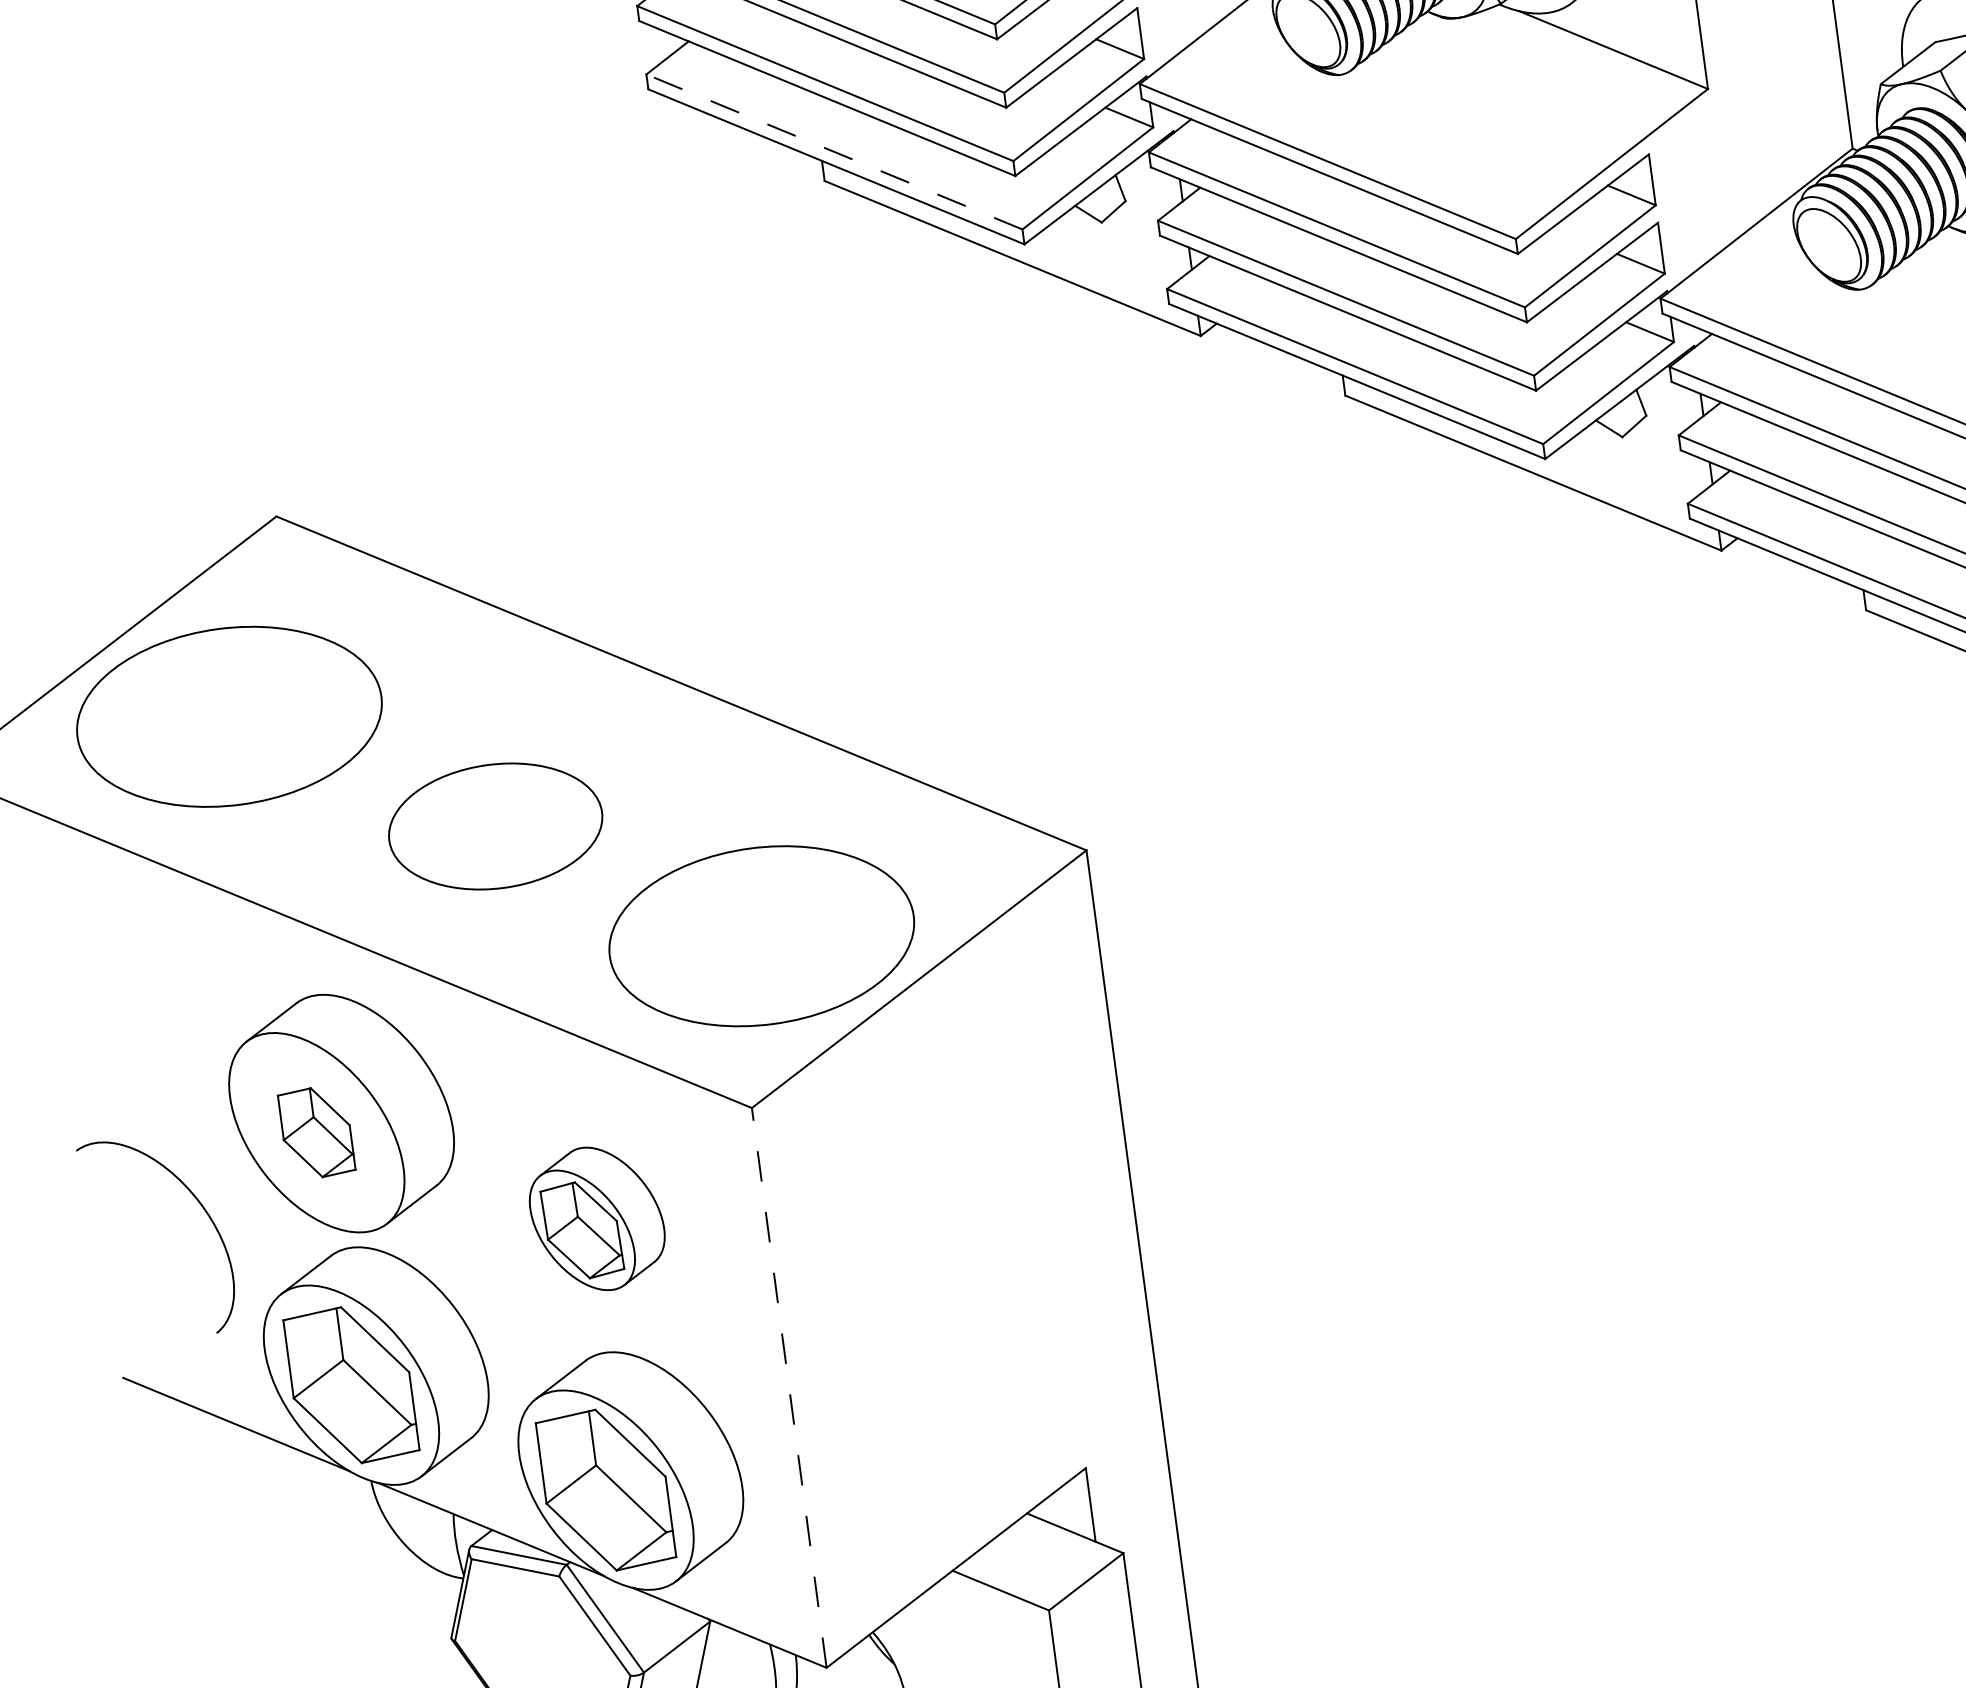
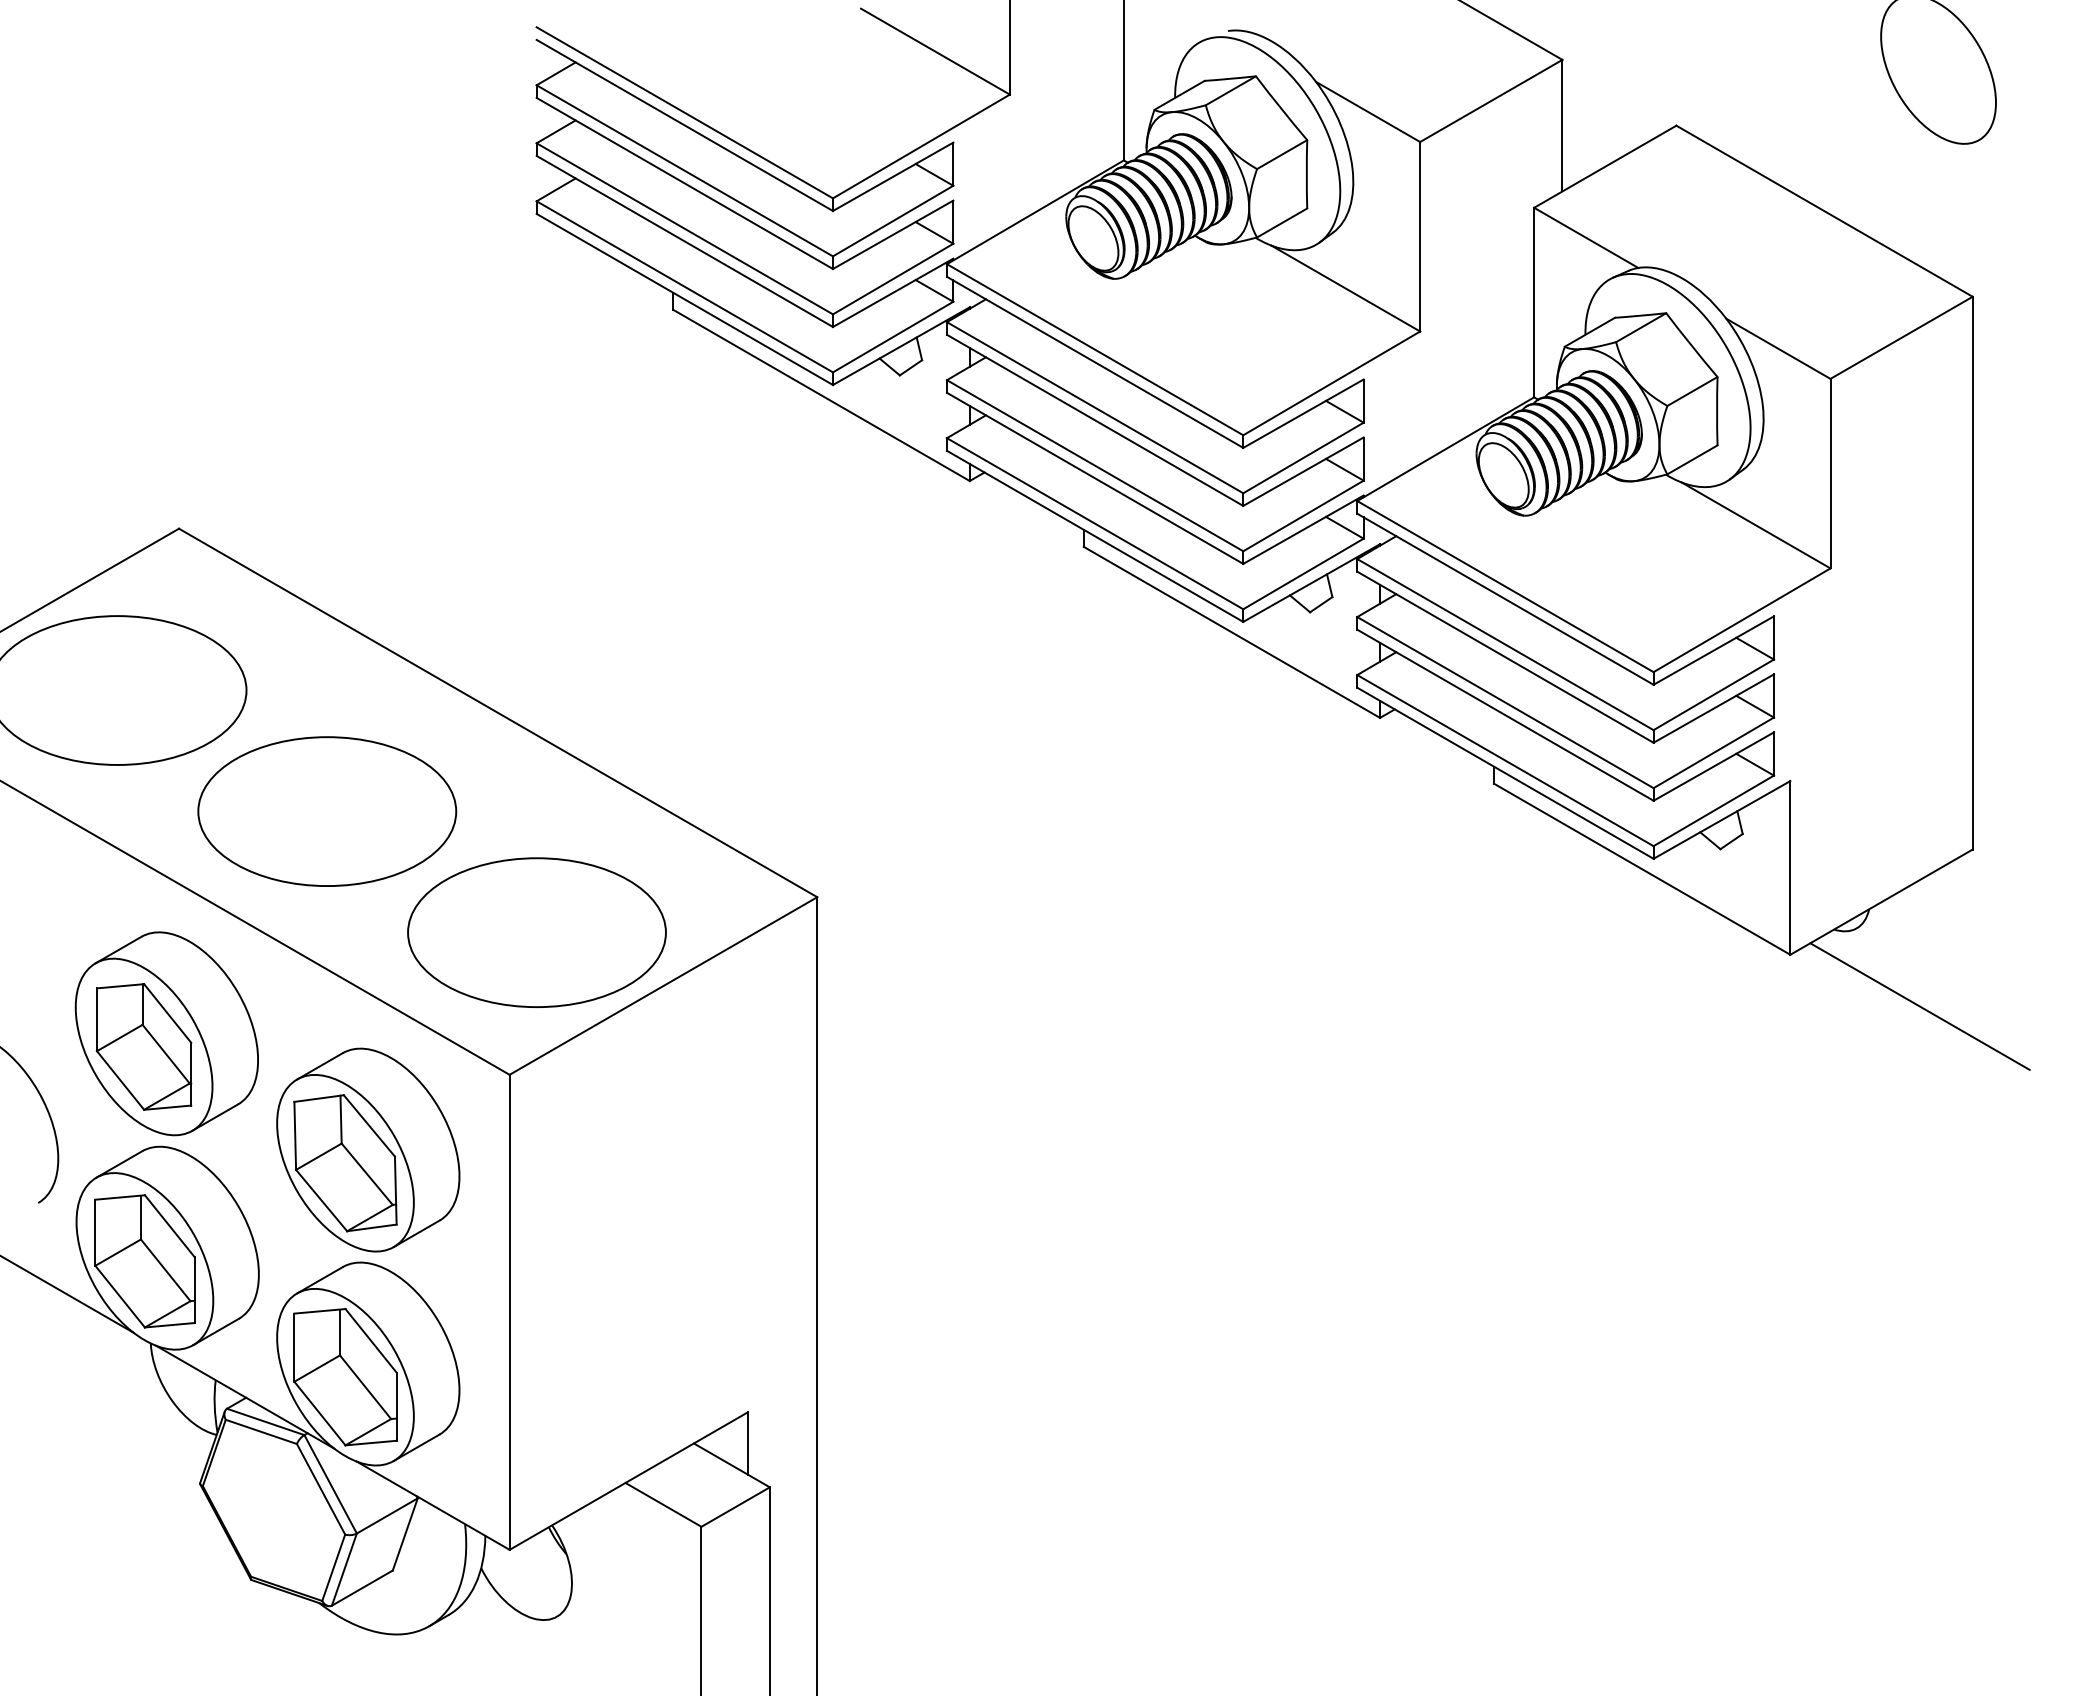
line: (834, 151) -> (684, 286), dashed -> solid
part: (495, 826) -> (327, 811), size x1.43
part: (316, 1132) -> (143, 1046), size x1.67
part: (597, 1218) -> (368, 1149), size x1.67
line: (789, 1388) -> (509, 1312), dashed -> solid

